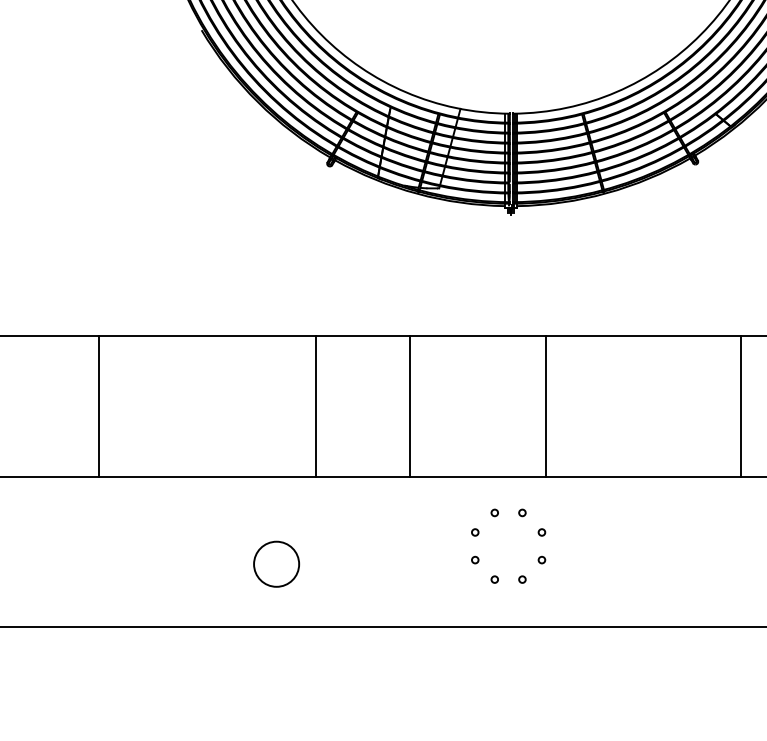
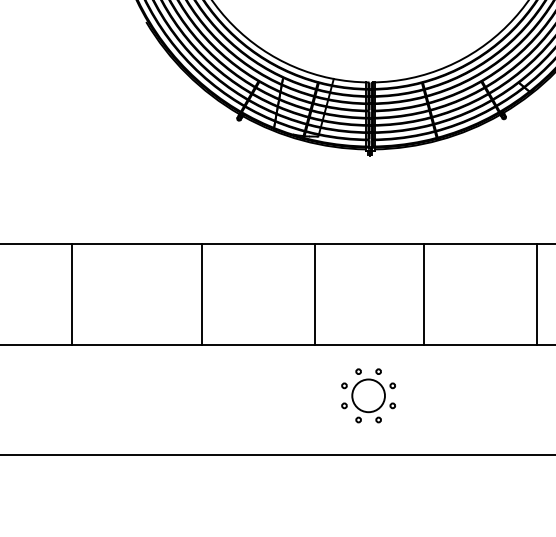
line: (316, 406) -> (202, 294), moved
line: (410, 406) -> (314, 294), moved
line: (545, 406) -> (424, 294), moved
circle: (276, 563) -> (368, 395), moved

